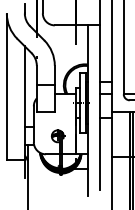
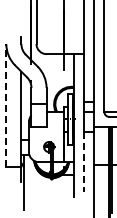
line: (7, 86) -> (6, 105), solid -> dashed
line: (100, 154) -> (84, 162), solid -> dashed

